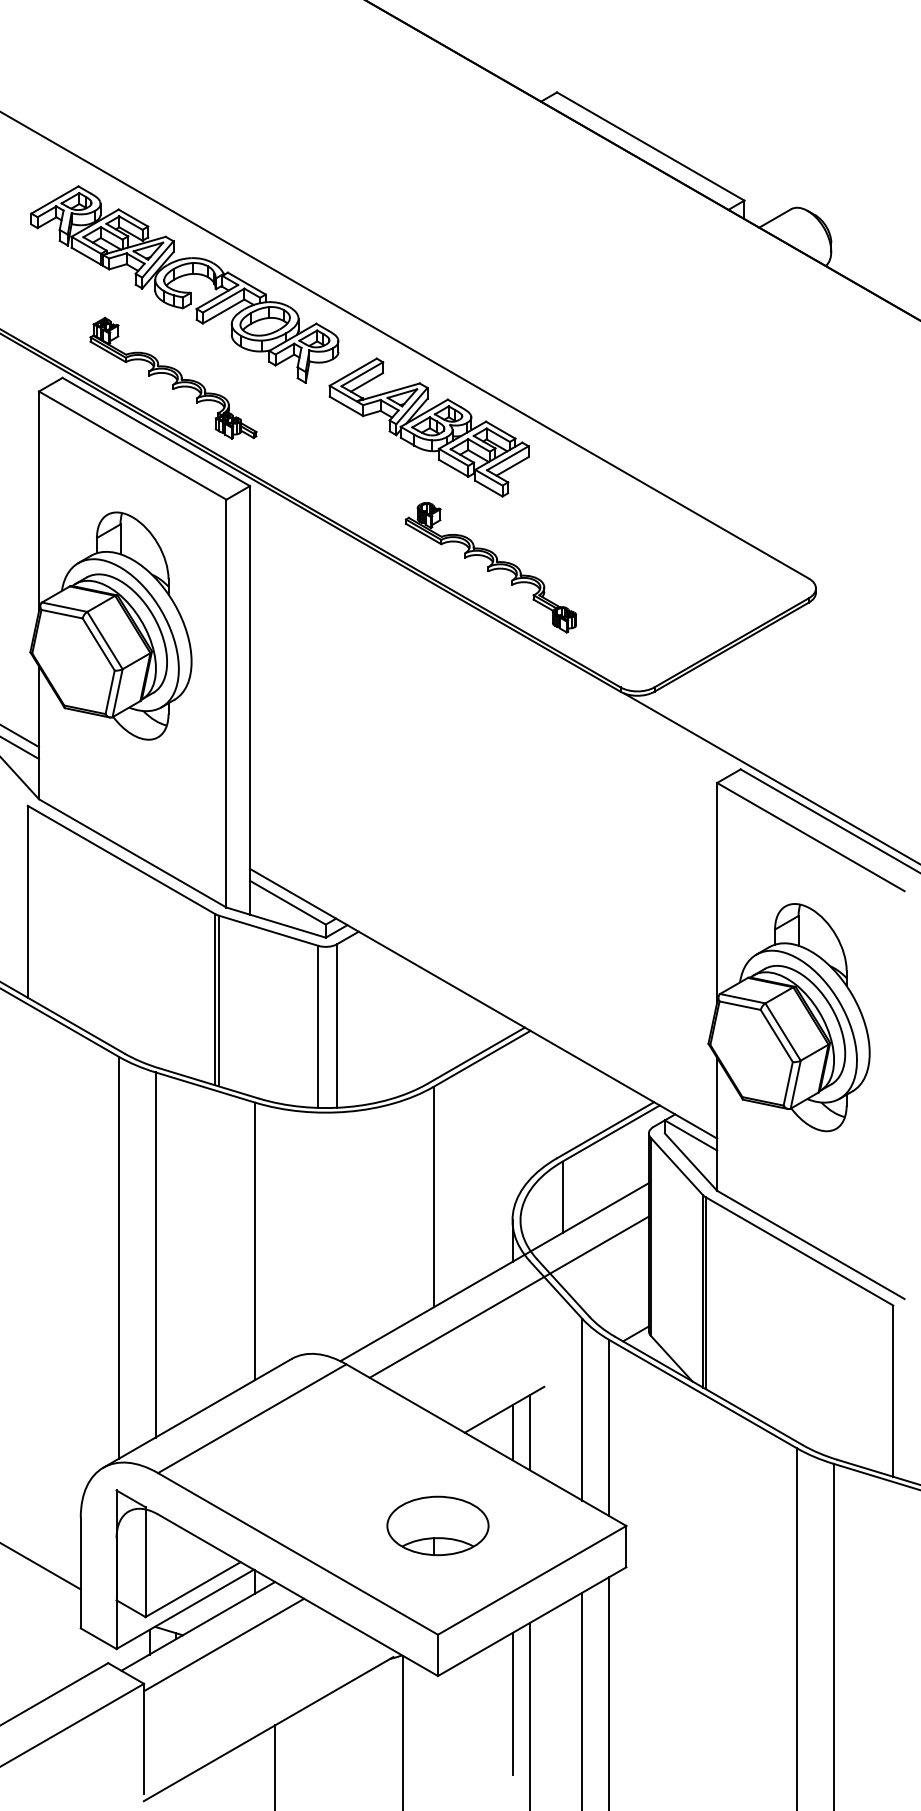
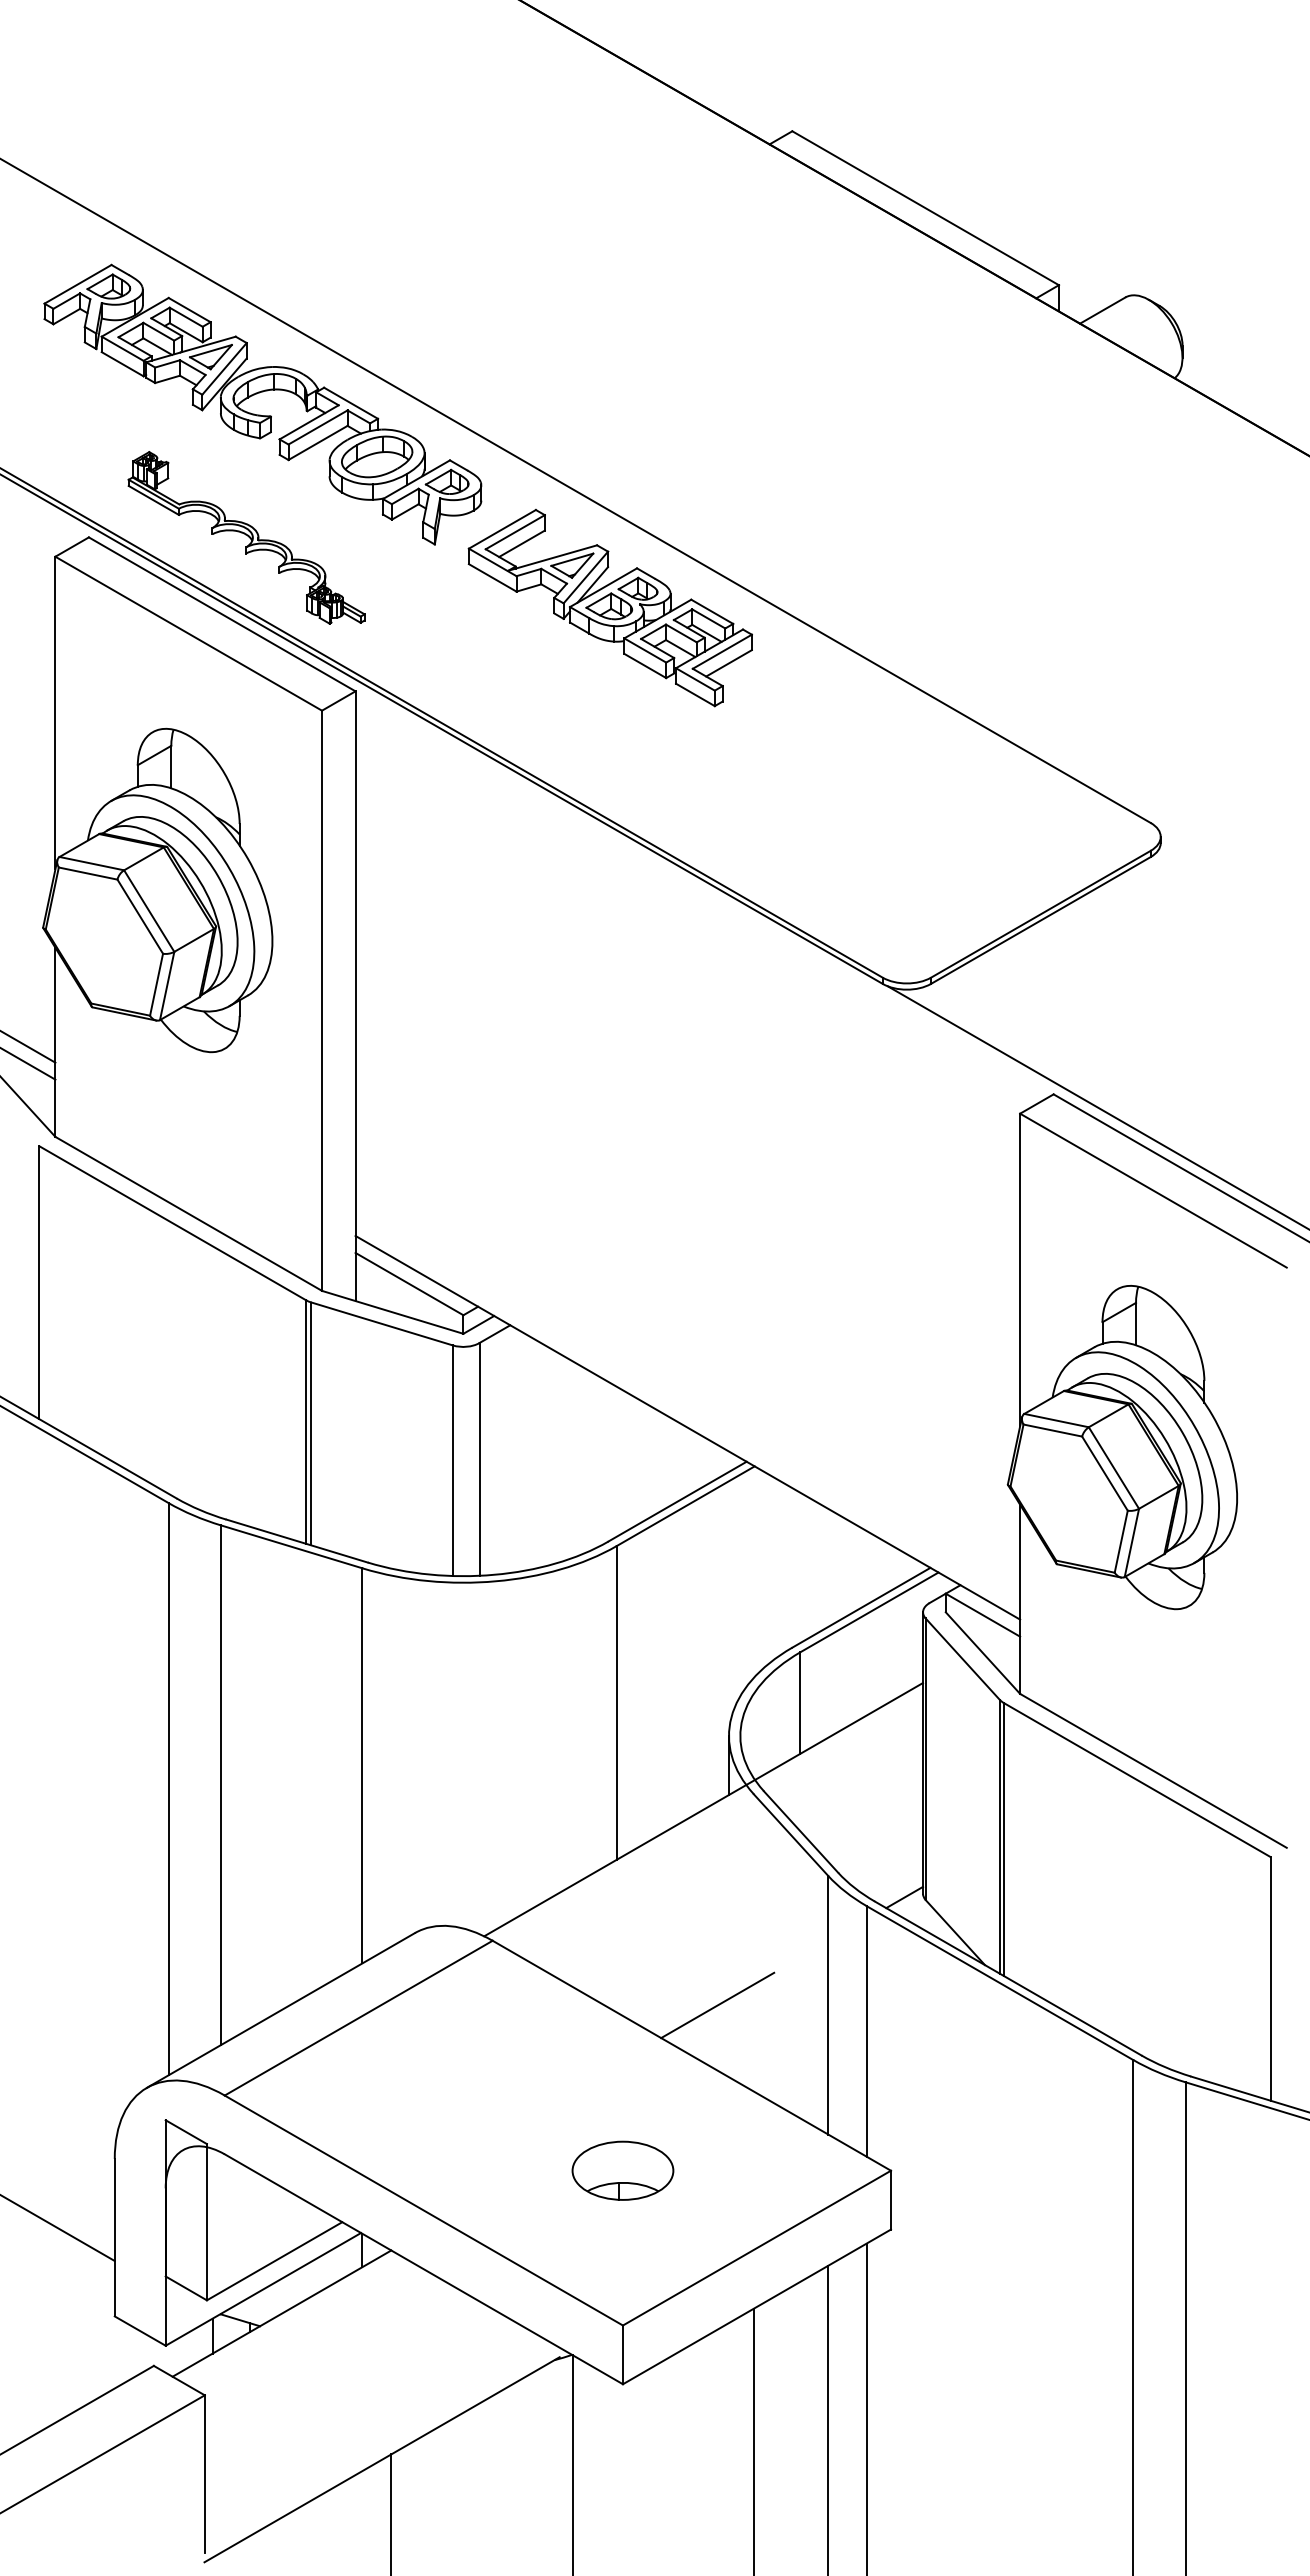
part: (491, 567) -> (698, 807), removed
line: (509, 1296) -> (724, 1844), removed
line: (512, 1432) -> (729, 2037), removed
line: (529, 1432) -> (753, 2037), removed
part: (437, 1525) -> (622, 2170), size x0.7
line: (223, 1644) -> (318, 2339), removed
line: (512, 1704) -> (729, 2424), removed

